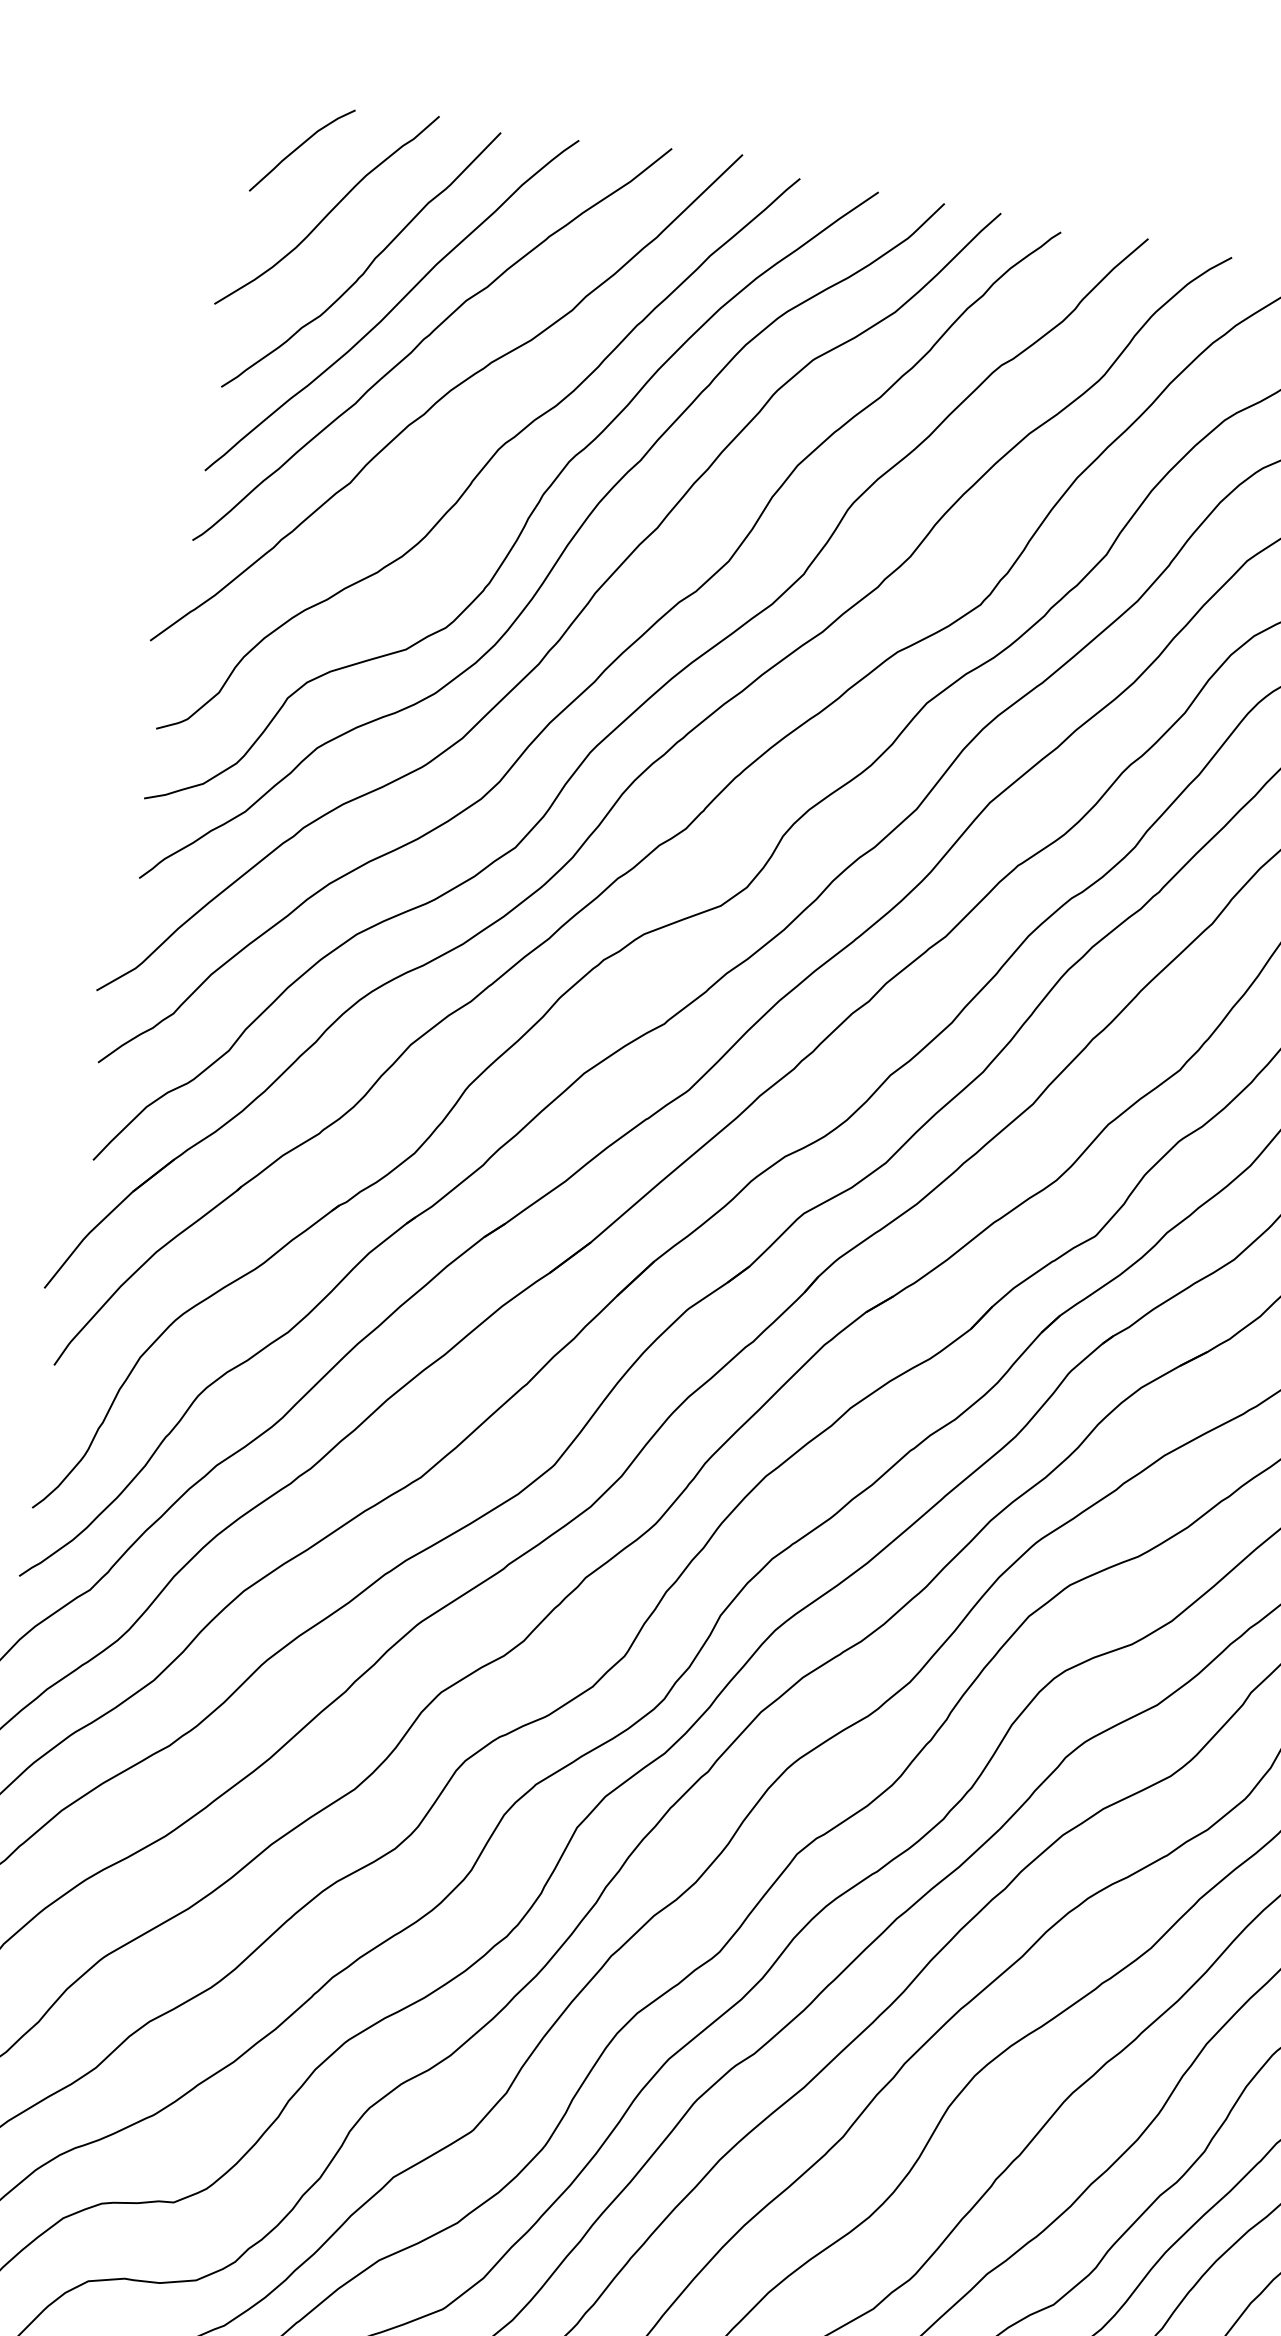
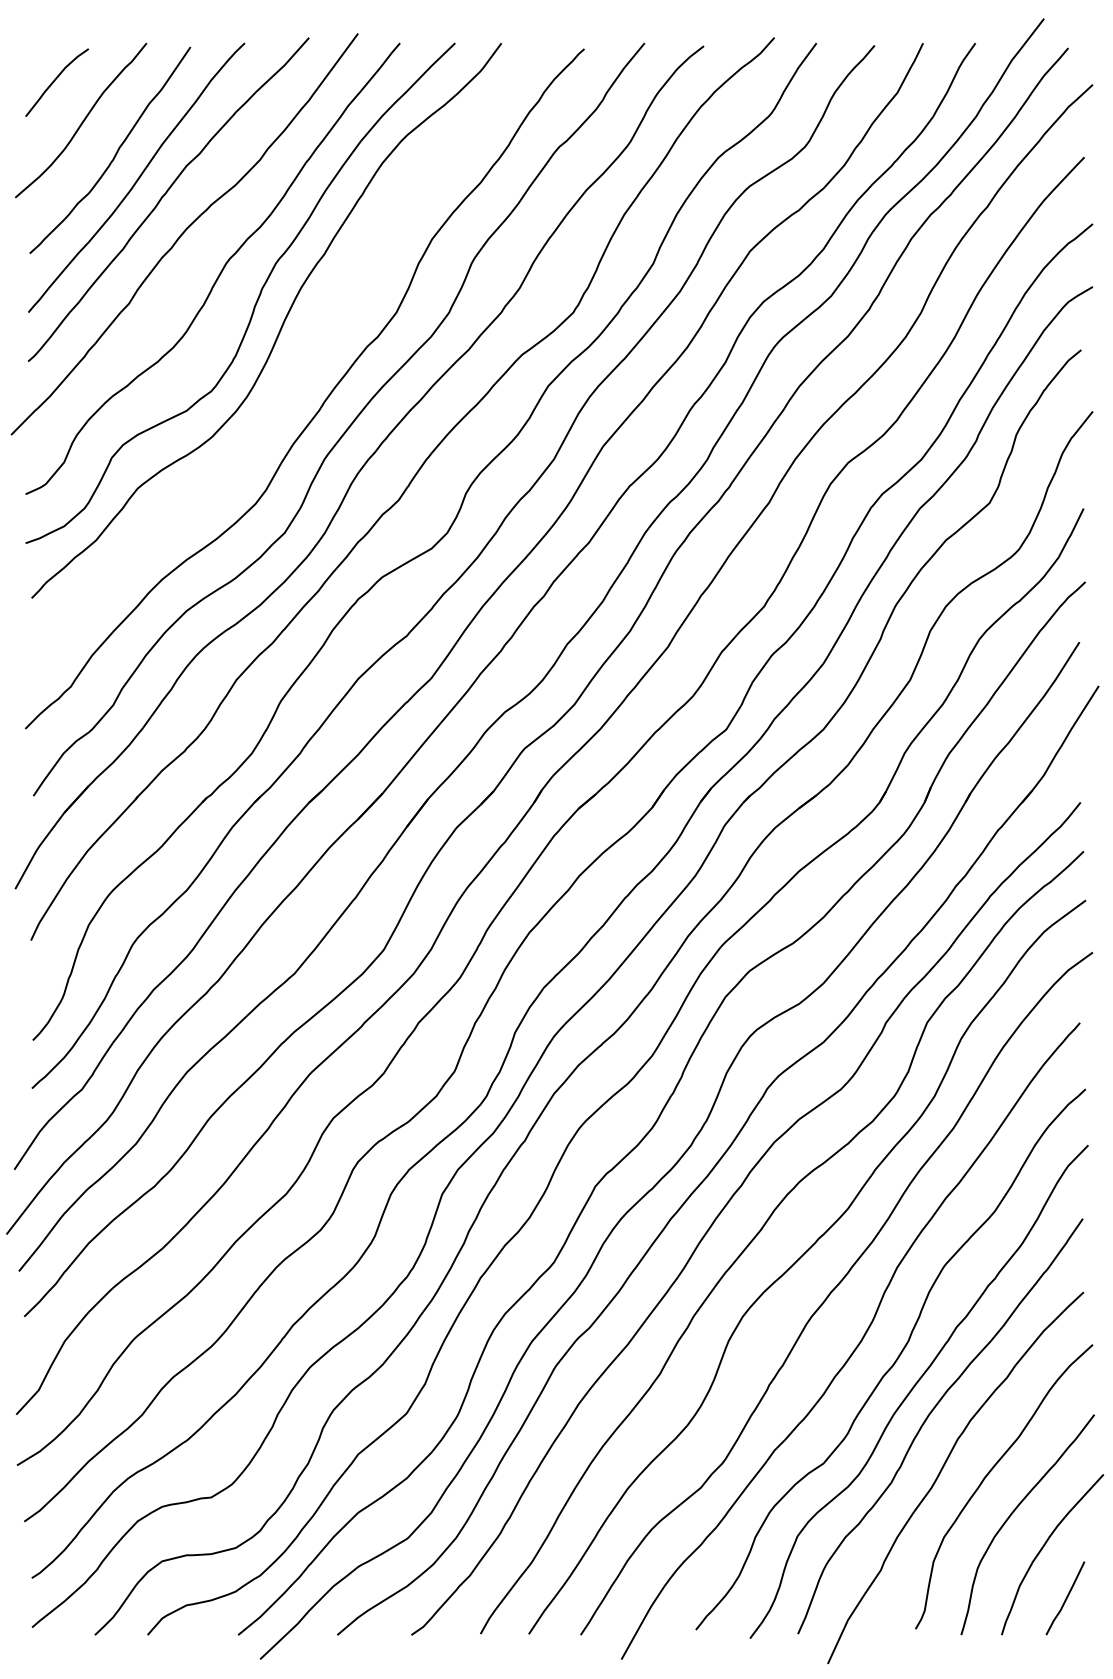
curve: (571, 620) -> (296, 371), removed

